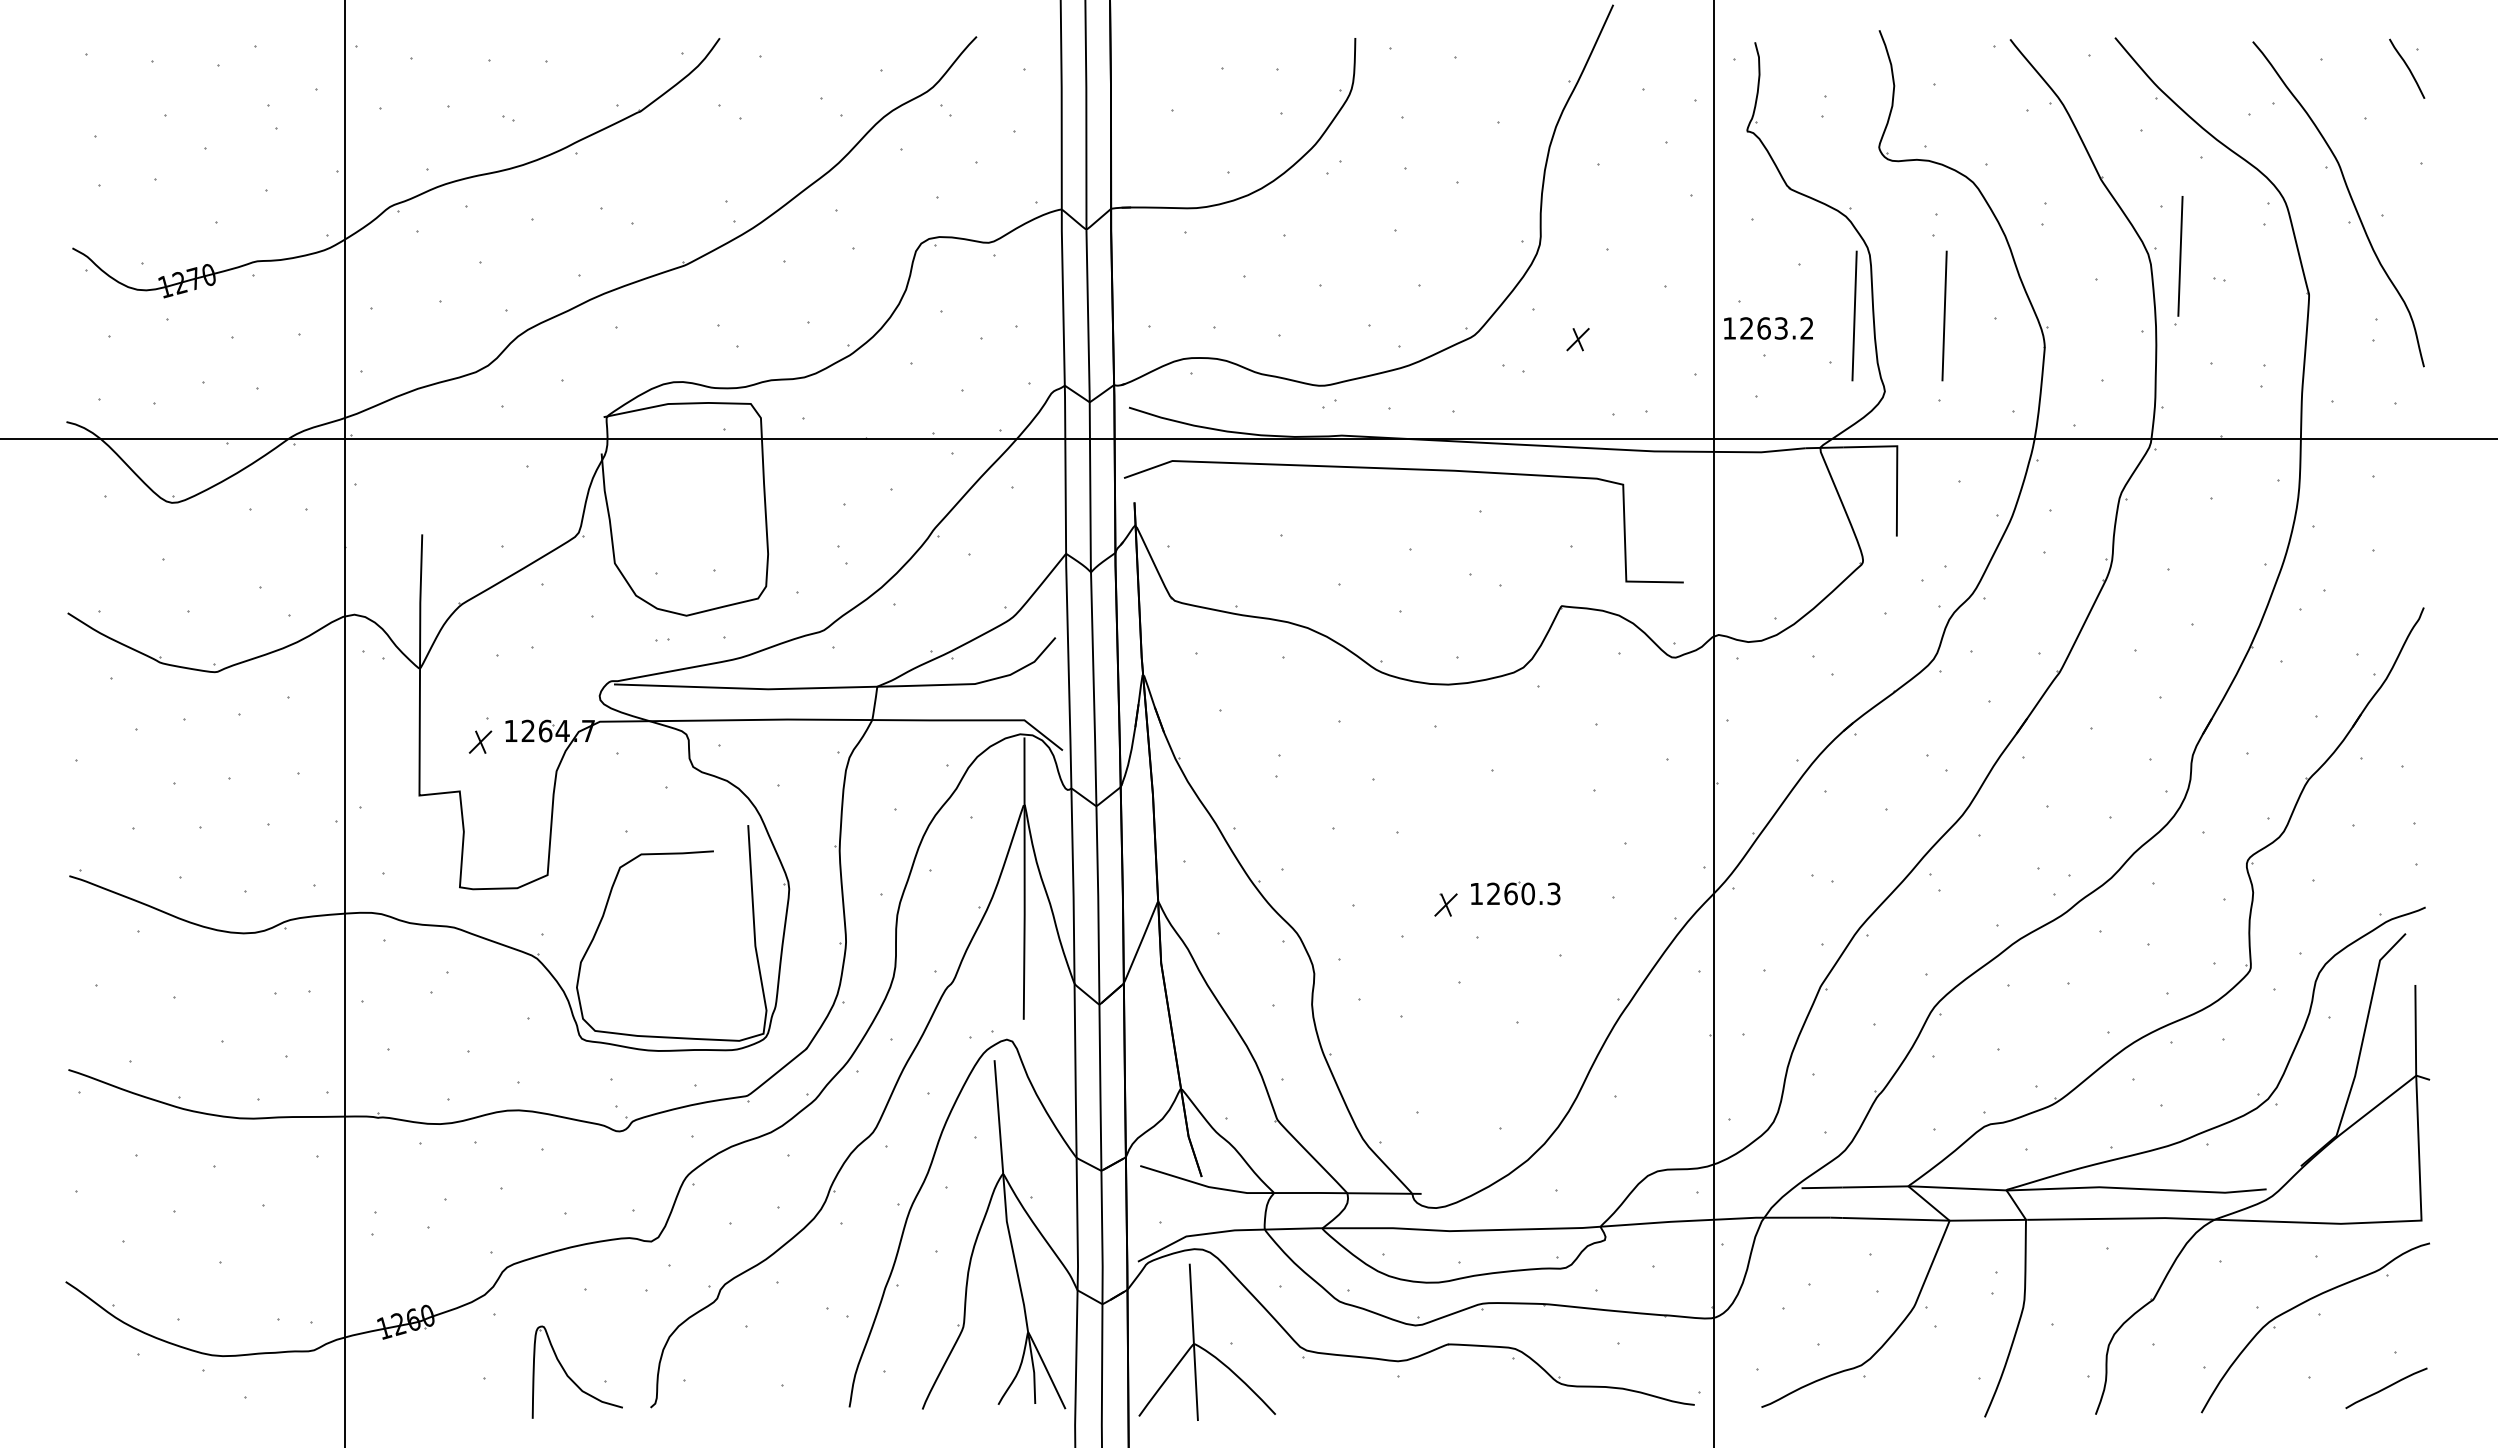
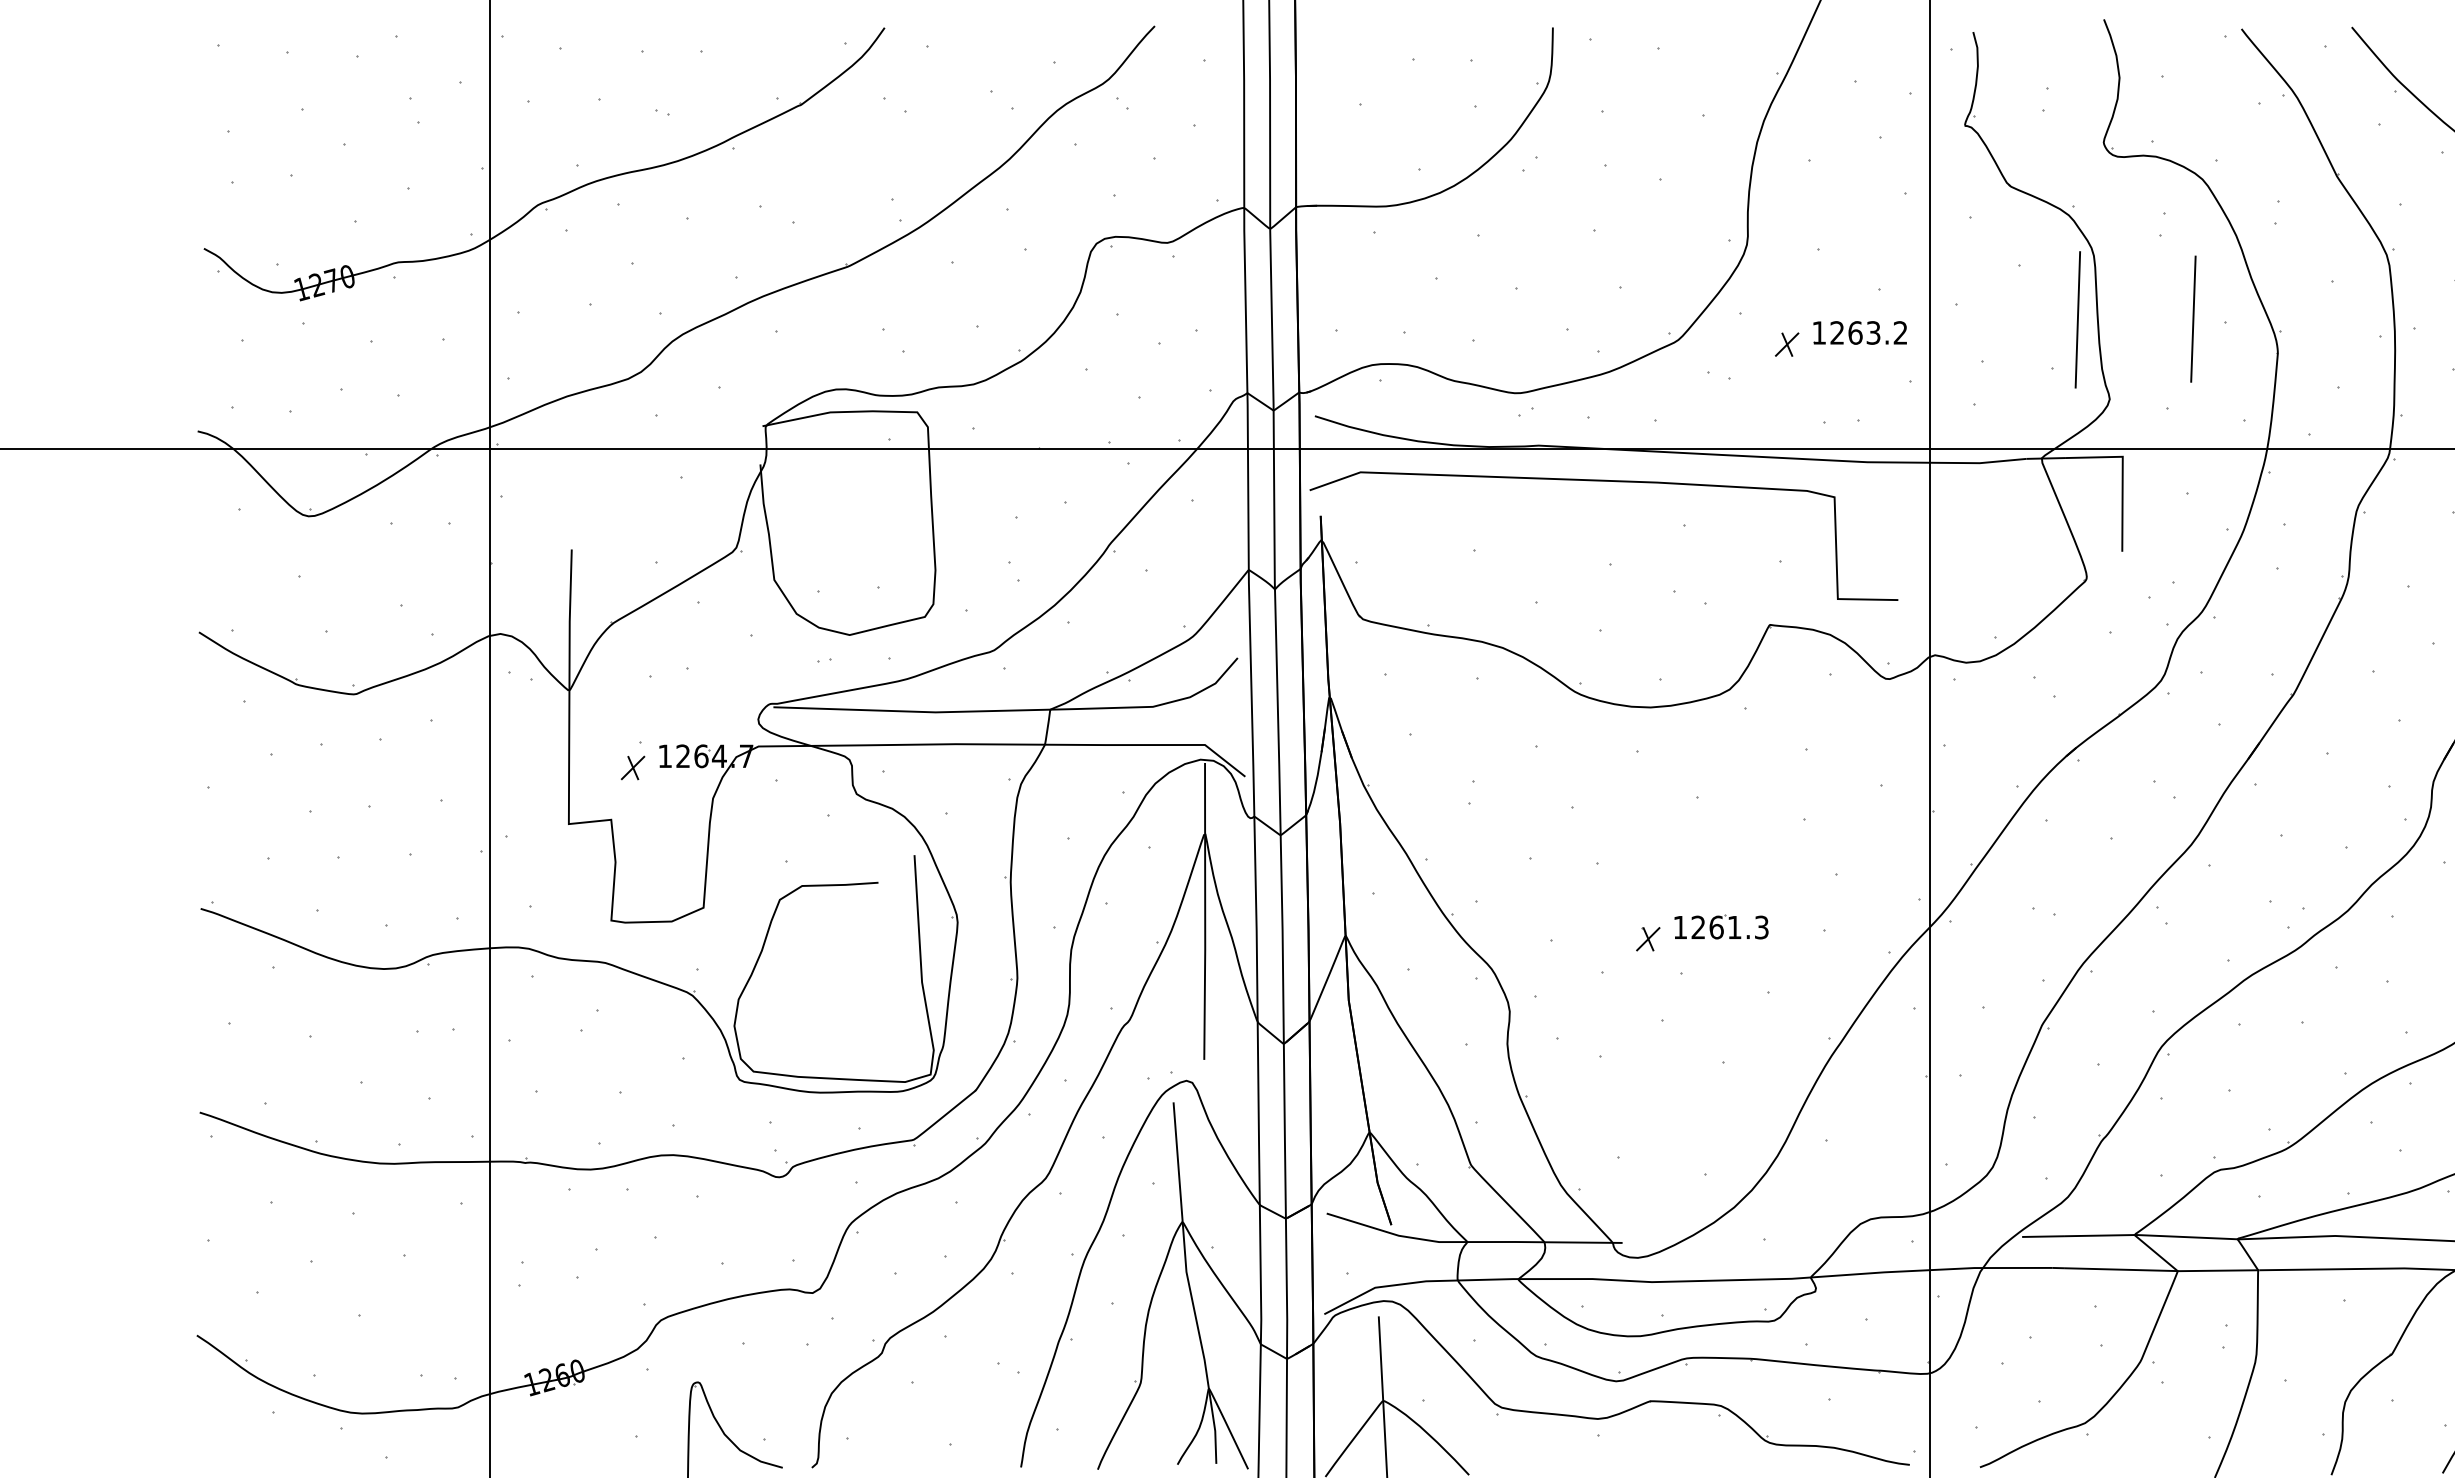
line: (2180, 256) -> (2193, 319), moved
line: (1944, 315) -> (2172, 319), removed
part: (1768, 328) -> (1860, 332), moved
text: (1527, 893) -> (1733, 927), 1260.3 -> 1261.3

